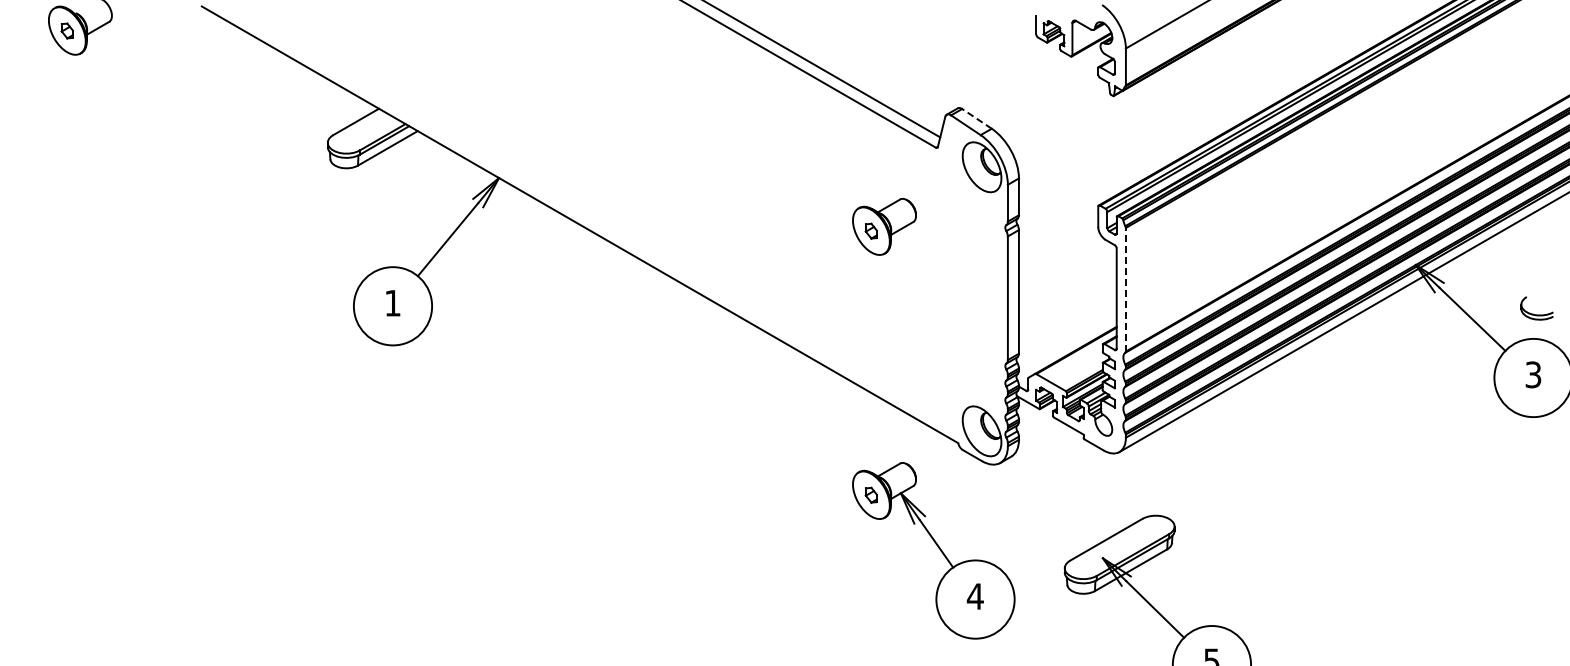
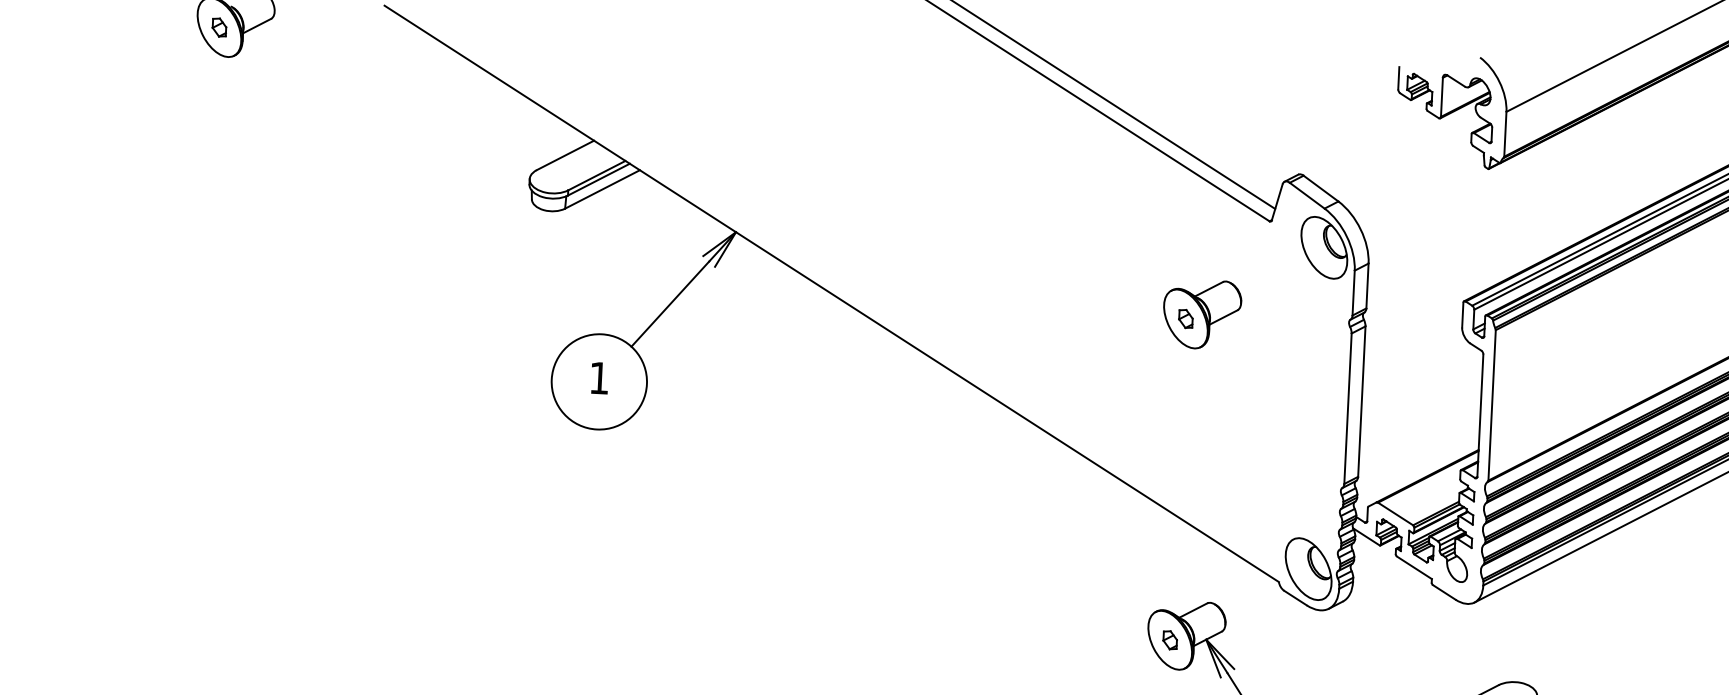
line: (976, 118) -> (1320, 188), dashed -> solid
line: (1125, 289) -> (1491, 405), dashed -> solid

